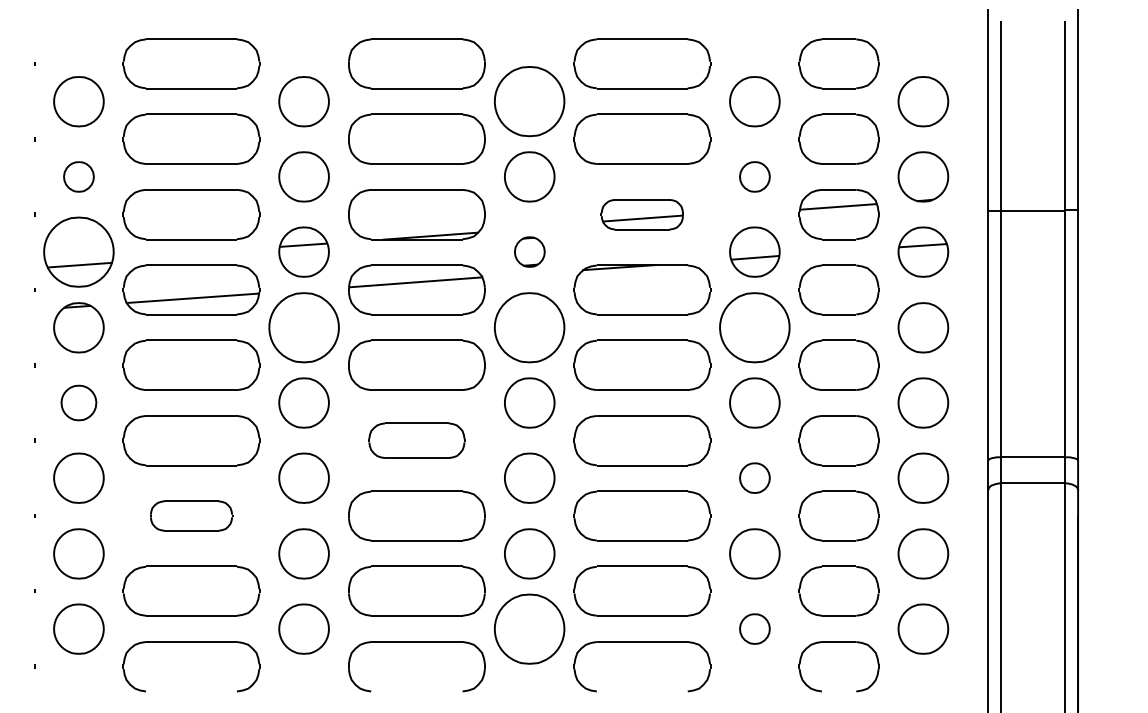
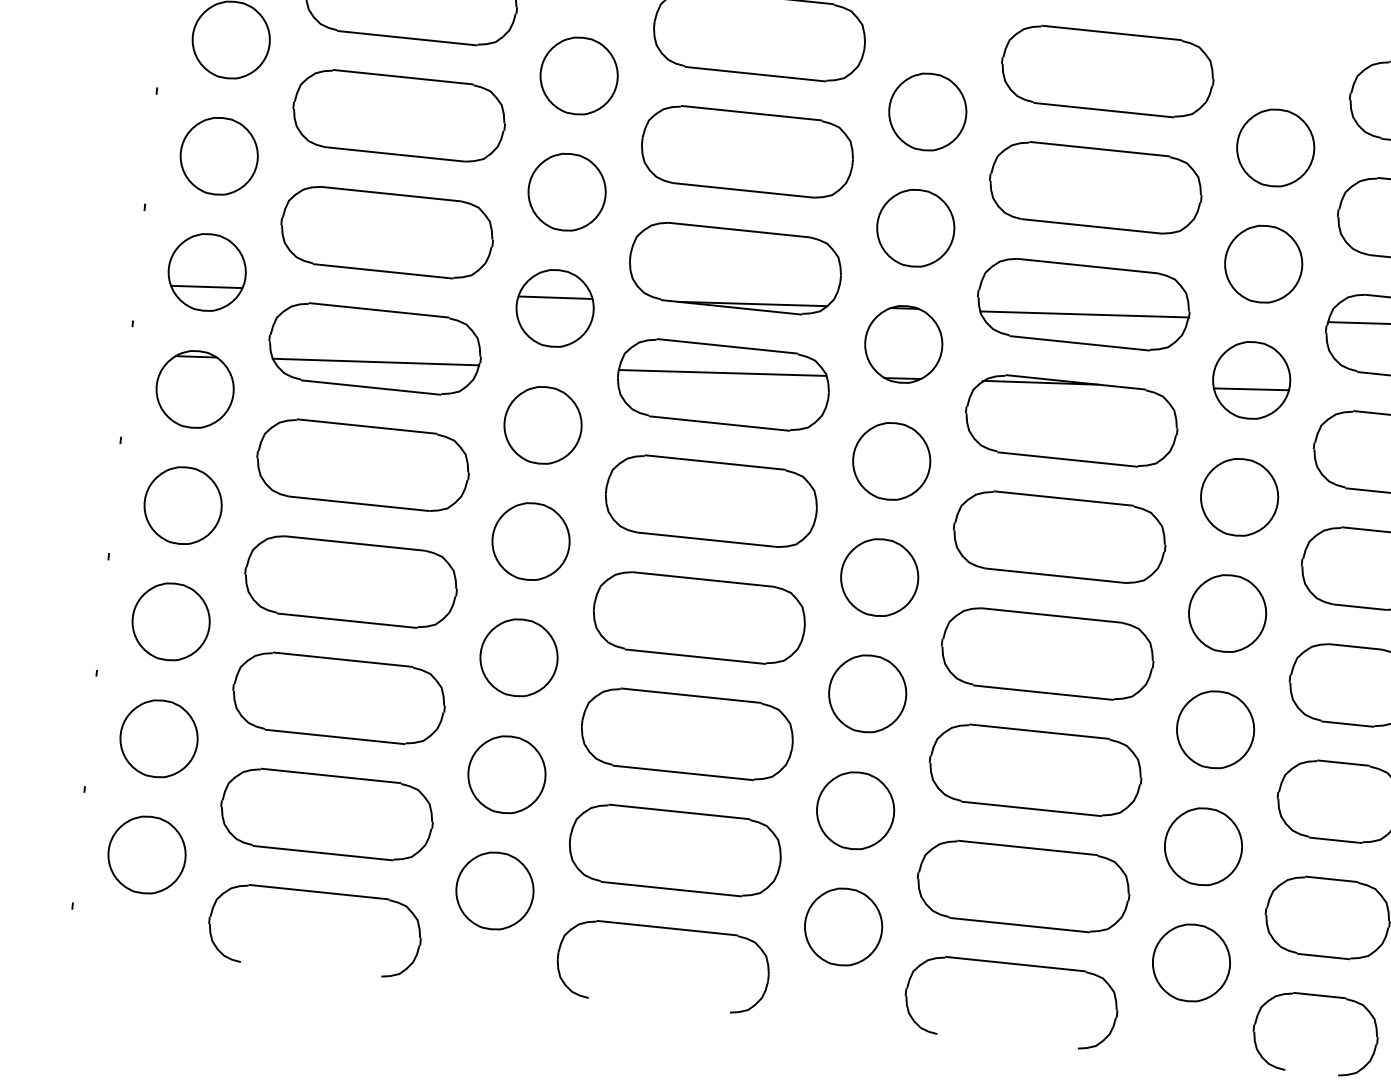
part: (529, 101) -> (927, 111), size x0.71
part: (78, 176) -> (218, 155), size x1.67
part: (754, 176) -> (1263, 263), size x1.67
part: (642, 214) -> (1084, 304), size x1.67
part: (78, 251) -> (206, 271), size x0.71
part: (529, 251) -> (903, 343), size x1.67
part: (303, 327) -> (542, 424), size x0.71
part: (529, 327) -> (891, 460), size x0.71
part: (754, 327) -> (1239, 496), size x0.71
part: (78, 402) -> (182, 504), size x1.43
part: (416, 440) -> (698, 617), size x1.43
part: (754, 477) -> (1215, 728), size x1.67
part: (191, 515) -> (339, 697), size x1.67
part: (529, 628) -> (843, 926), size x0.71
part: (754, 628) -> (1190, 961), size x1.67

